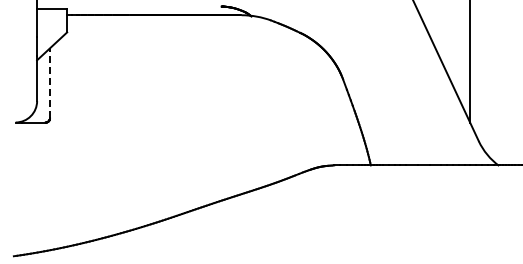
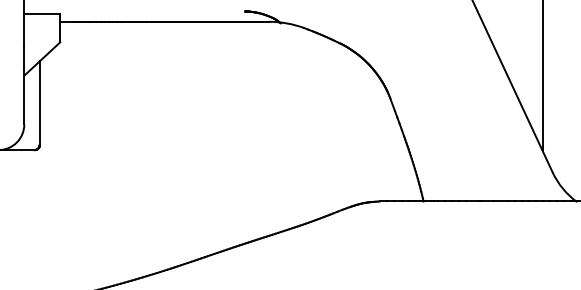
line: (50, 83) -> (40, 103), dashed -> solid

